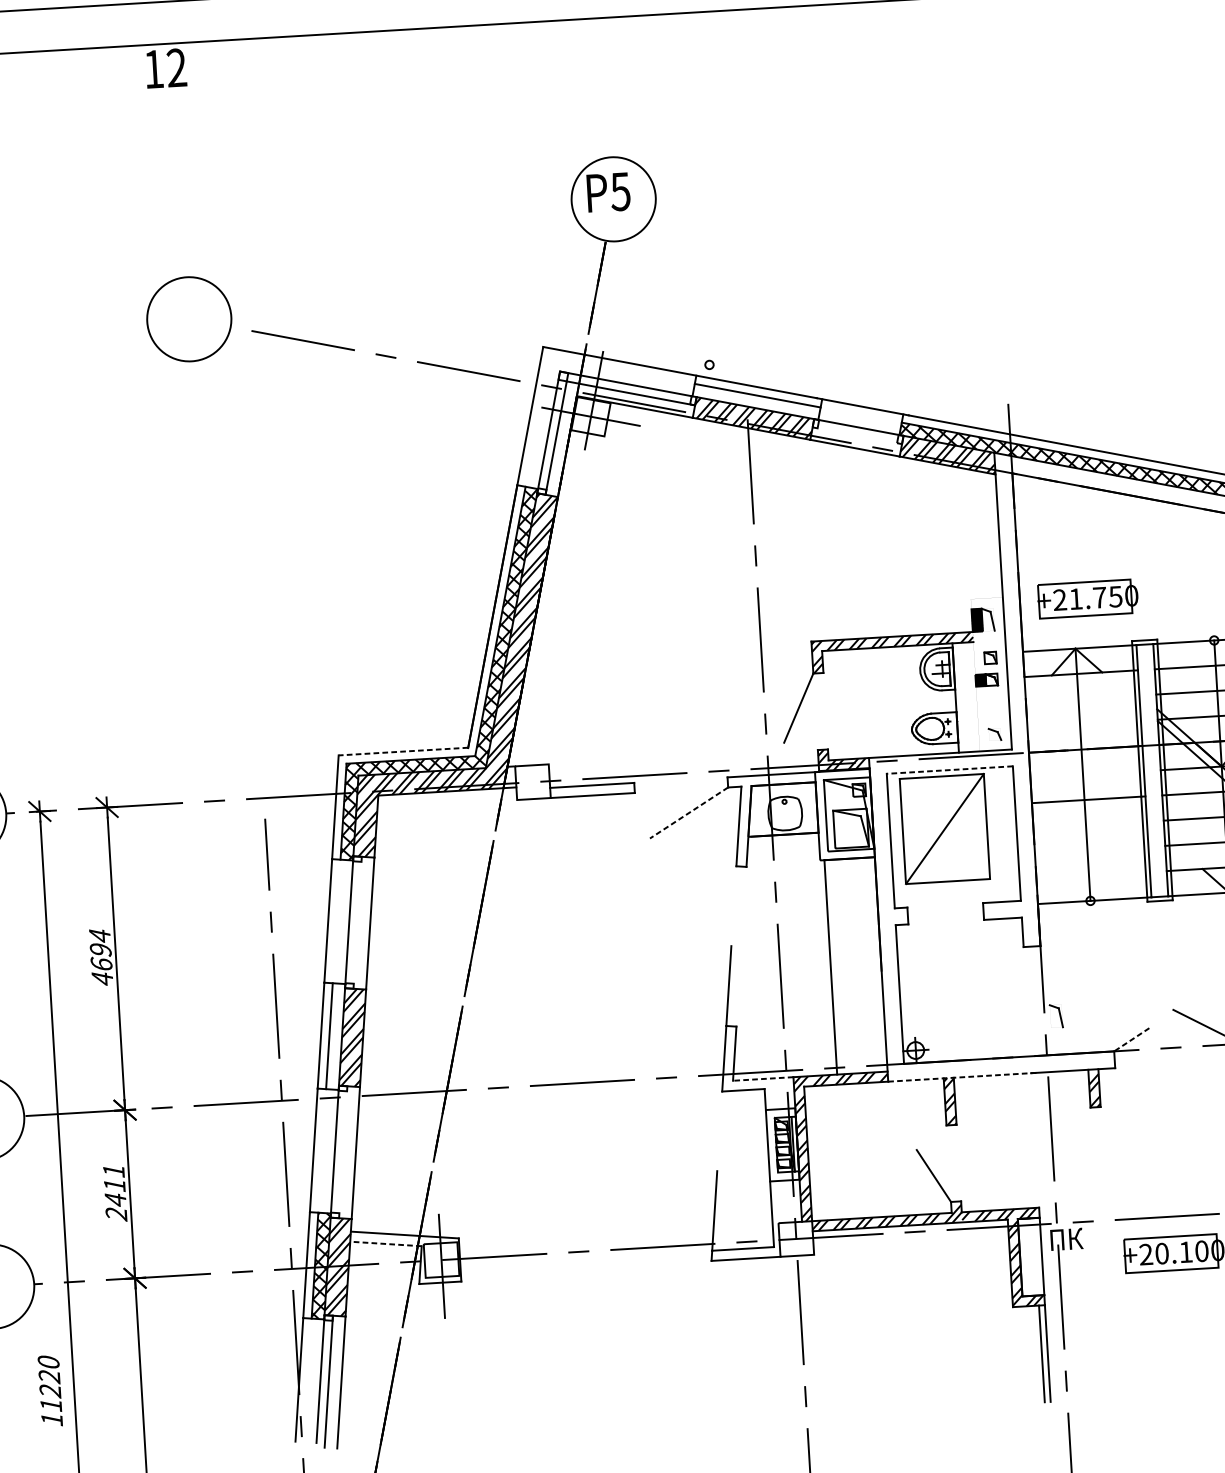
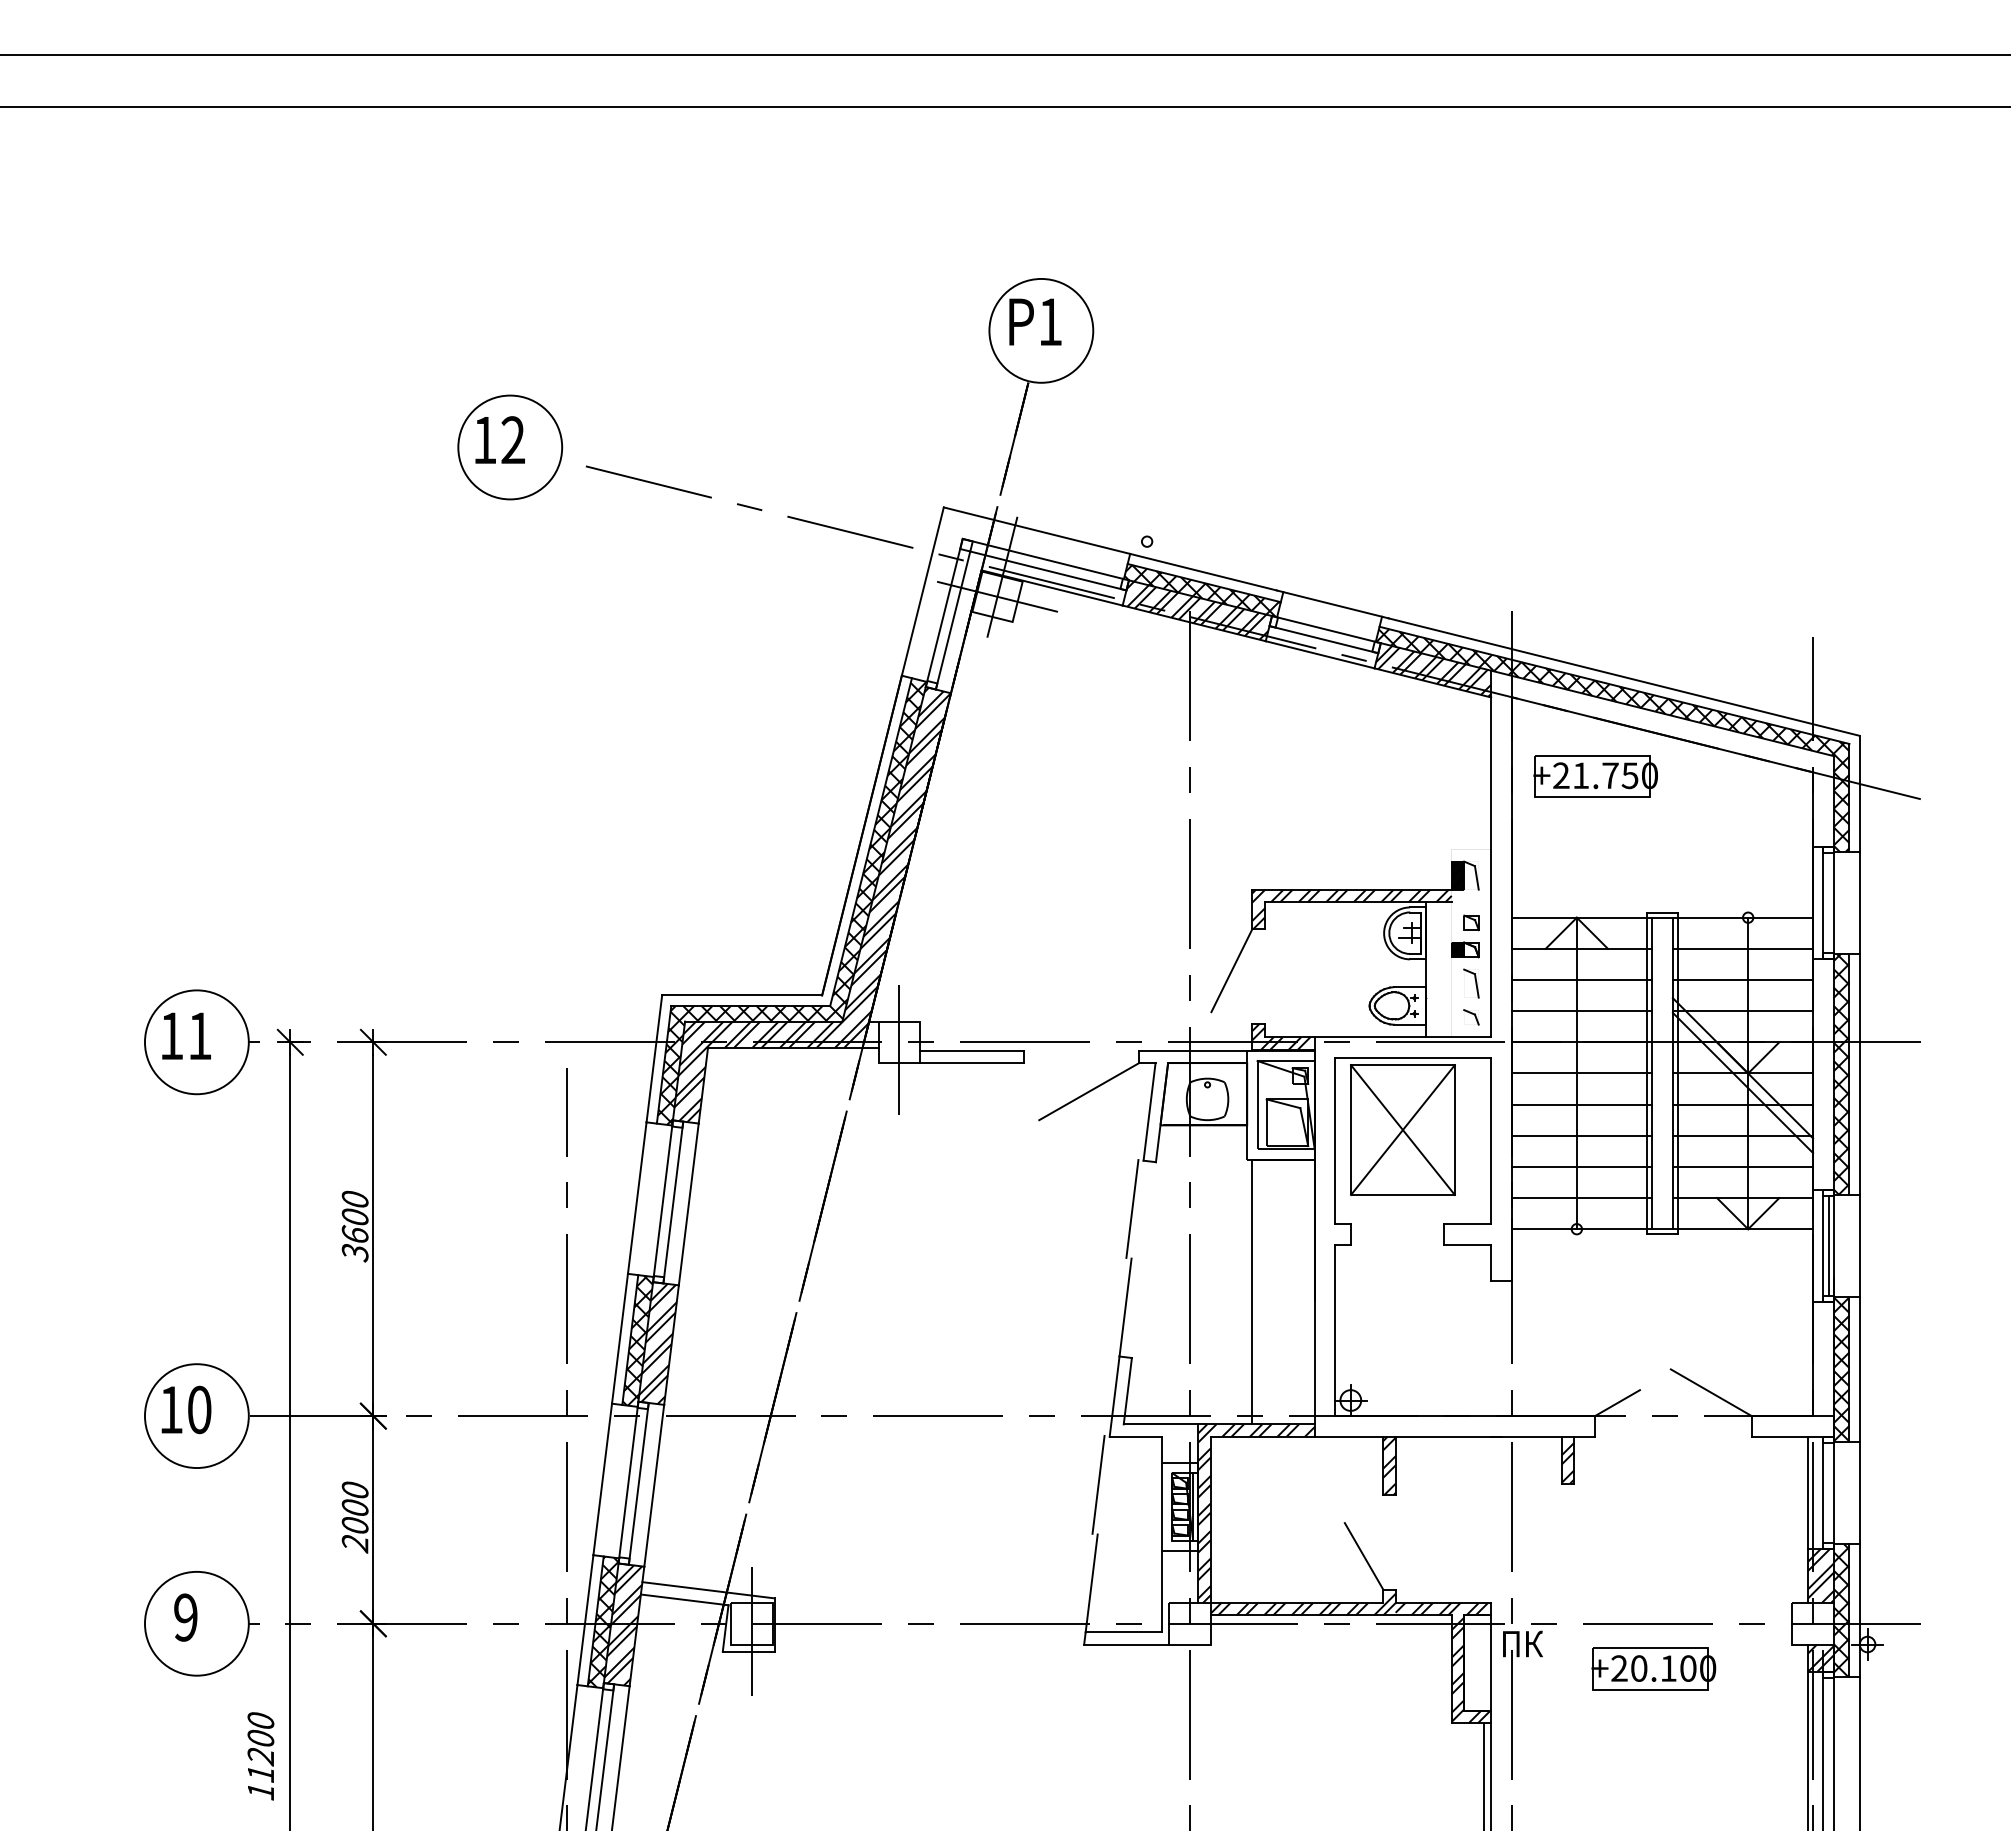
text: (165, 68) -> (499, 439), moved
text: (620, 192) -> (1050, 322), 5 -> 1
hatch: (756, 401) -> (1202, 590), added
line: (857, 435) -> (1323, 639), added
part: (1087, 599) -> (1595, 776), moved
line: (1082, 699) -> (1581, 980), added
line: (1083, 724) -> (1581, 1011), added
line: (402, 751) -> (741, 995), dashed -> solid
line: (949, 769) -> (1413, 1057), dashed -> solid
line: (1086, 774) -> (1581, 1073), added
line: (533, 782) -> (899, 1042), added
line: (689, 812) -> (1089, 1091), dashed -> solid
line: (1089, 824) -> (1581, 1135), added
line: (944, 828) -> (1402, 1129), added
line: (1091, 849) -> (1581, 1166), added
line: (1092, 875) -> (1581, 1198), added
line: (729, 905) -> (1132, 1208), added
line: (357, 922) -> (673, 1202), added
text: (100, 957) -> (354, 1226), 4694 -> 3600
part: (1056, 1016) -> (1471, 983), moved
hatch: (335, 1036) -> (637, 1340), added
line: (1131, 1040) -> (1617, 1403), dashed -> solid
line: (964, 1076) -> (1408, 1436), dashed -> solid
line: (762, 1079) -> (1160, 1424), dashed -> solid
line: (715, 1130) -> (1098, 1484), added
line: (342, 1151) -> (638, 1483), added
text: (114, 1185) -> (354, 1507), 2411 -> 2000
line: (385, 1243) -> (684, 1599), dashed -> solid
text: (49, 1376) -> (260, 1738), 11220 -> 11200

